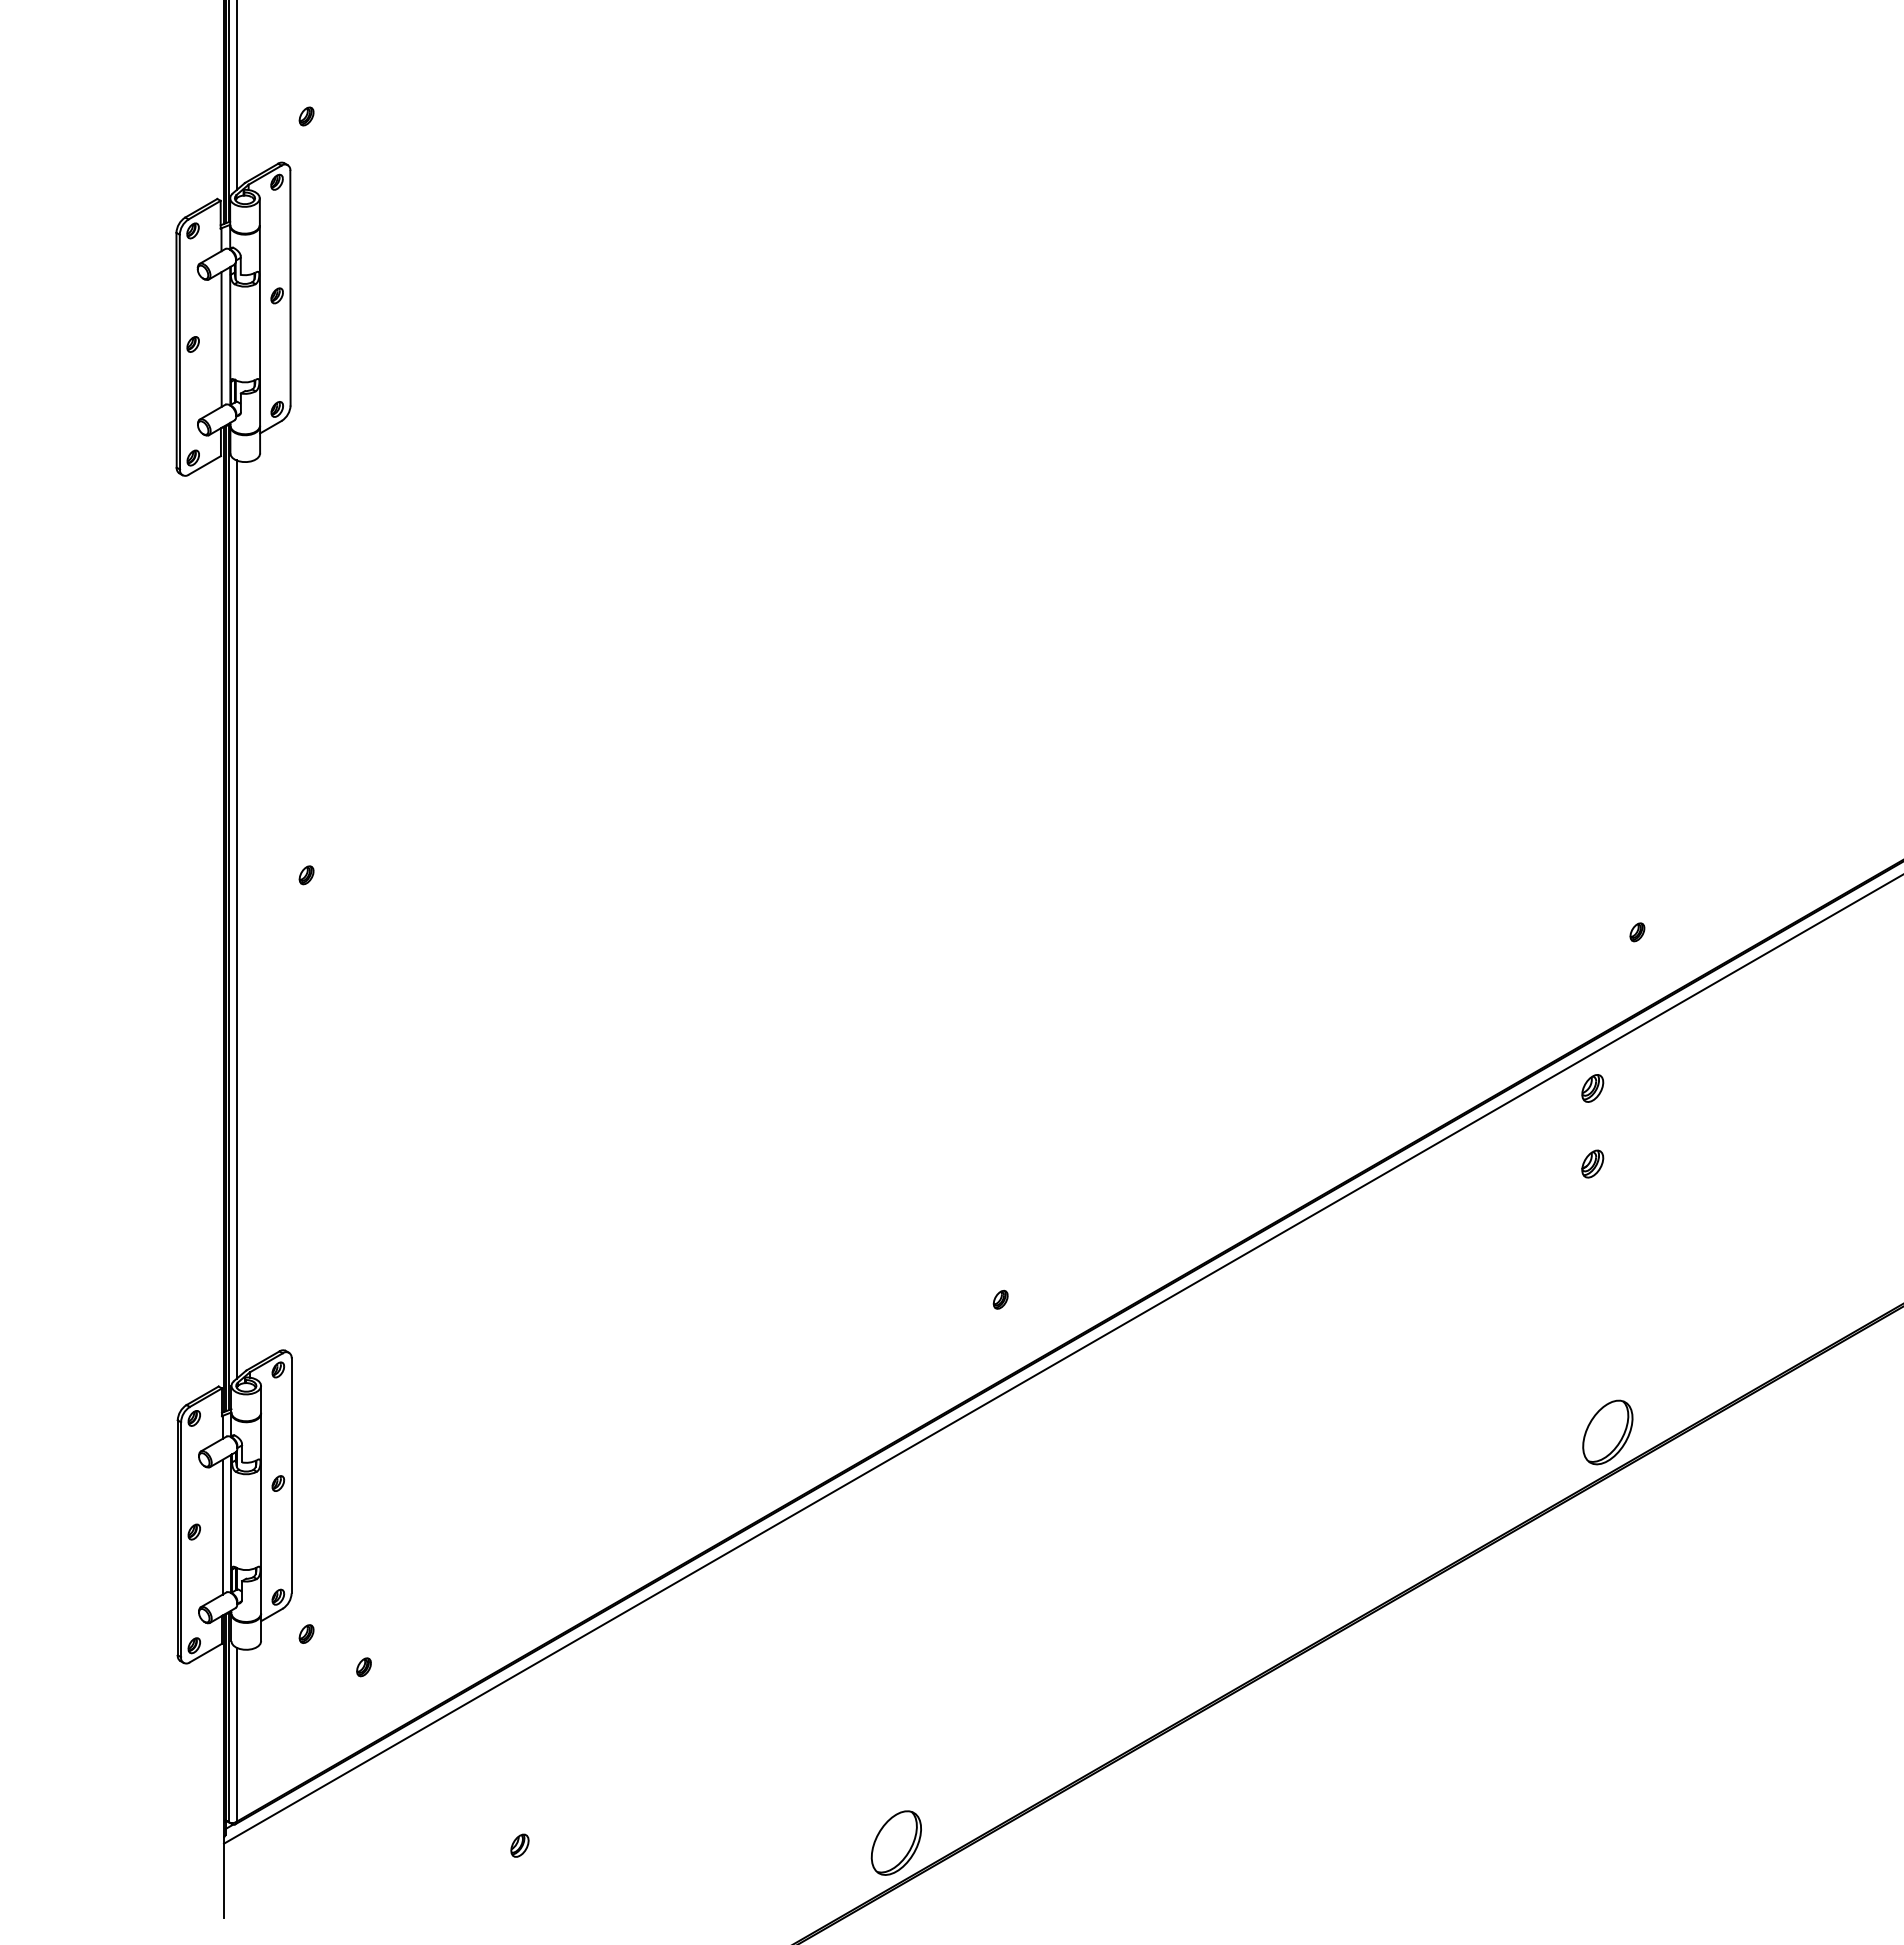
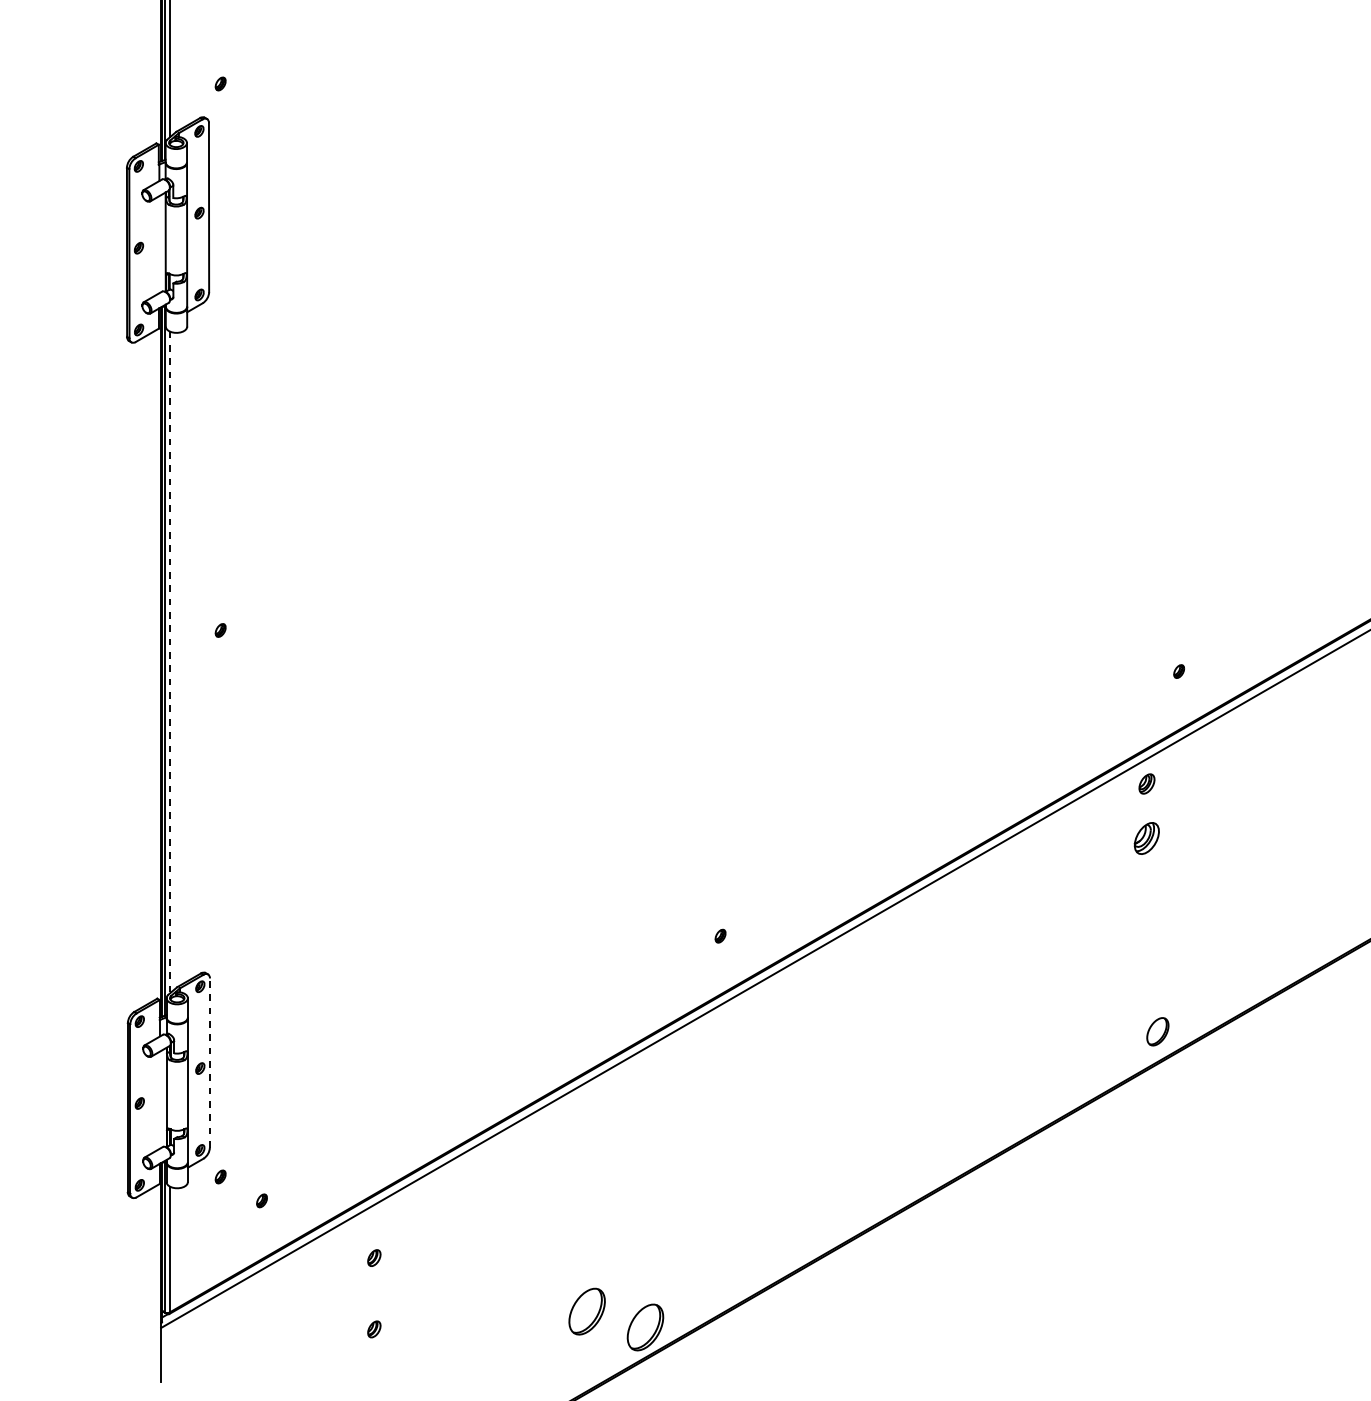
line: (221, 339) -> (159, 244), removed
line: (236, 920) -> (170, 663), solid -> dashed
part: (1592, 1163) -> (1146, 838), size x1.6
part: (1607, 1432) -> (1157, 1031), size x0.6
line: (291, 1475) -> (209, 1062), solid -> dashed
line: (222, 1526) -> (160, 1099), removed
part: (519, 1746) -> (374, 1257), added
part: (814, 1820) -> (586, 1311), added

